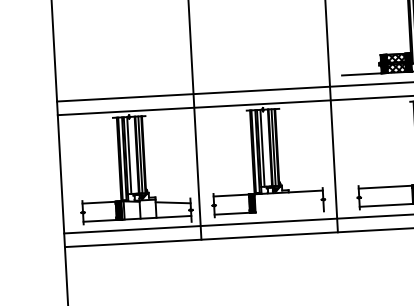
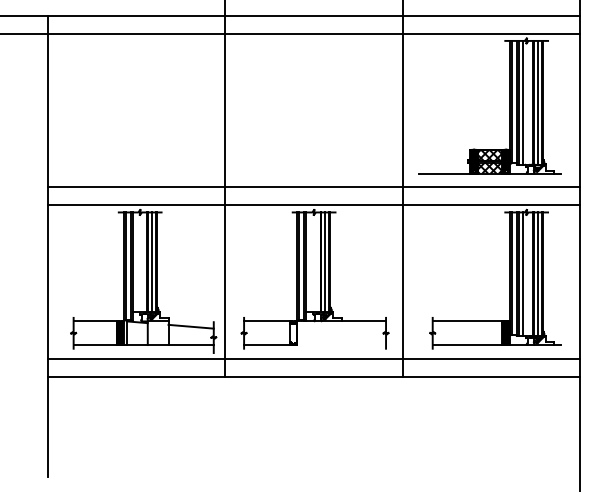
line: (262, 148) -> (310, 262), removed
line: (129, 155) -> (137, 262), removed
hatch: (251, 202) -> (292, 332), removed

